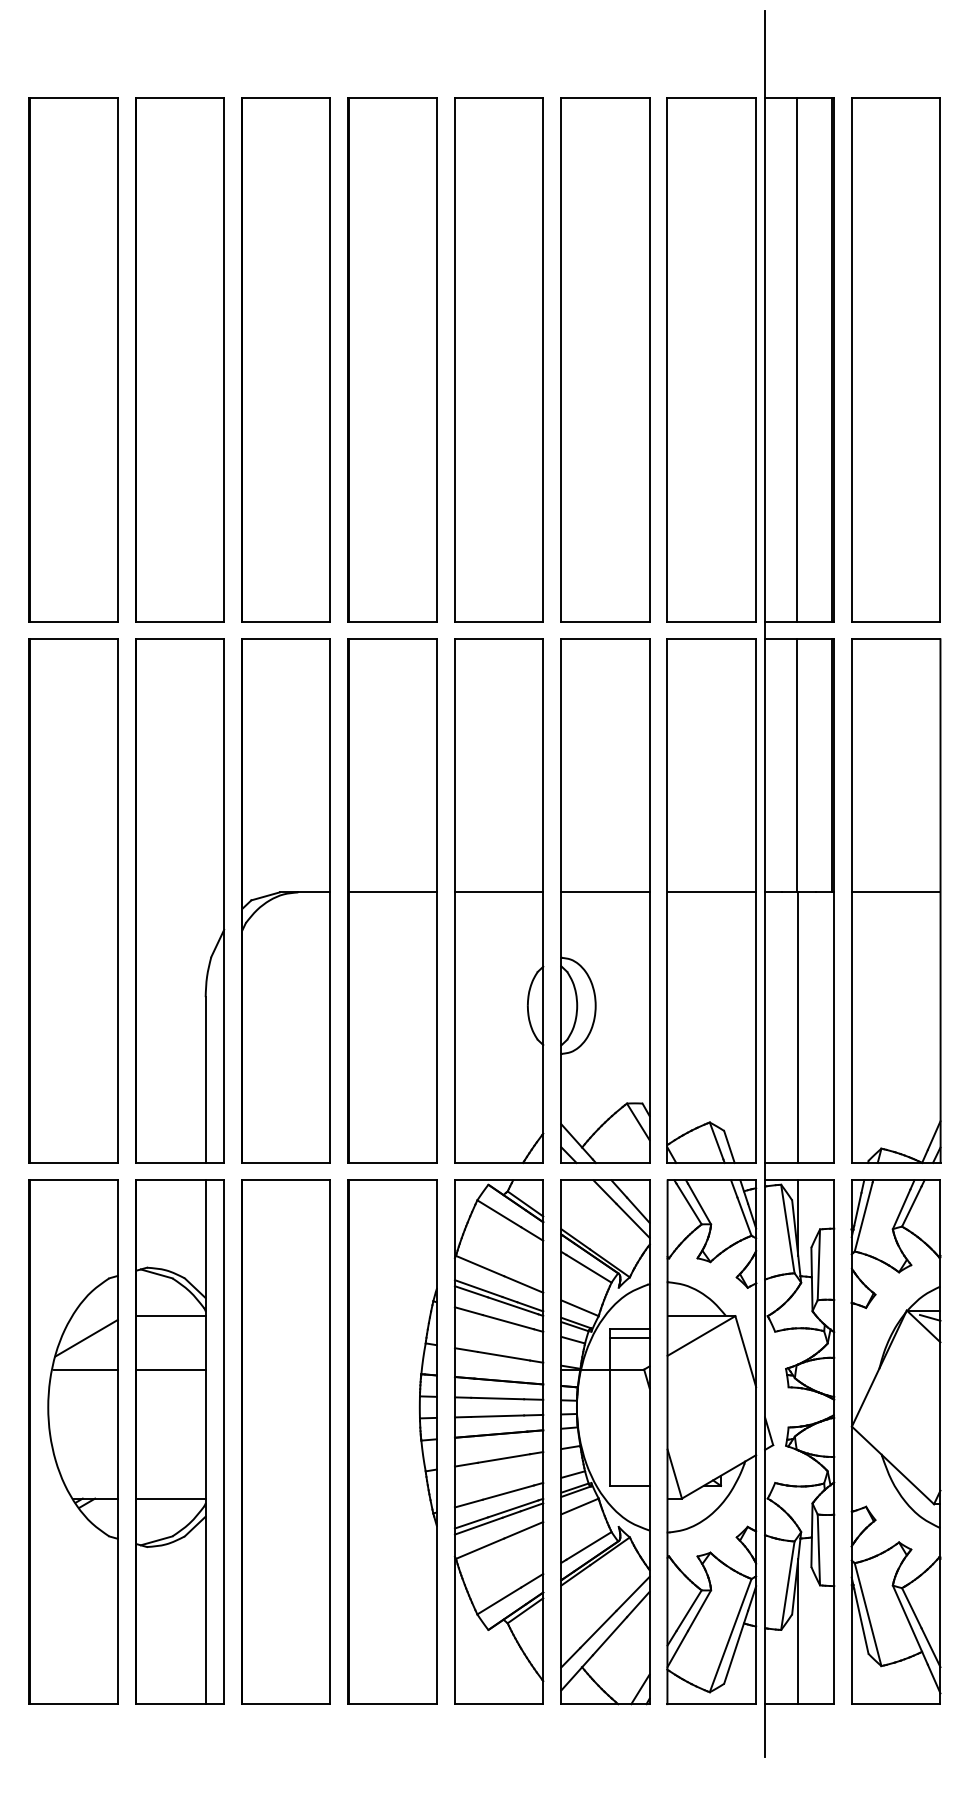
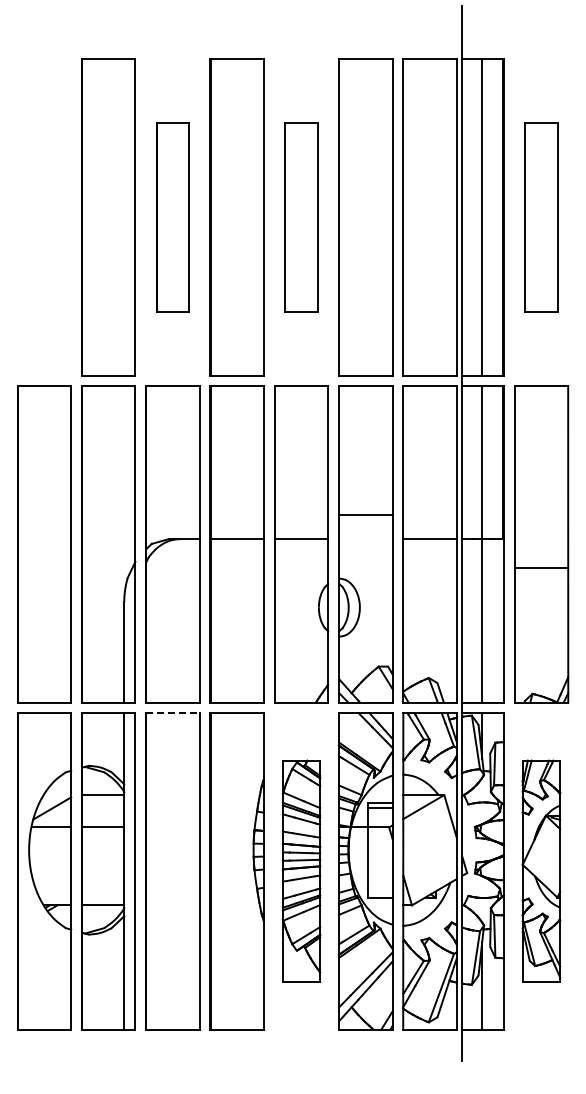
part: (73, 360) -> (44, 217), removed
part: (285, 360) -> (172, 217), size x0.6
part: (499, 360) -> (301, 217), size x0.6
part: (896, 360) -> (541, 217), size x0.6
line: (604, 893) -> (365, 515), moved
line: (896, 893) -> (541, 568), moved
line: (285, 1181) -> (172, 713), solid -> dashed
part: (499, 1442) -> (301, 871), size x0.7
part: (896, 1442) -> (541, 871), size x0.7

